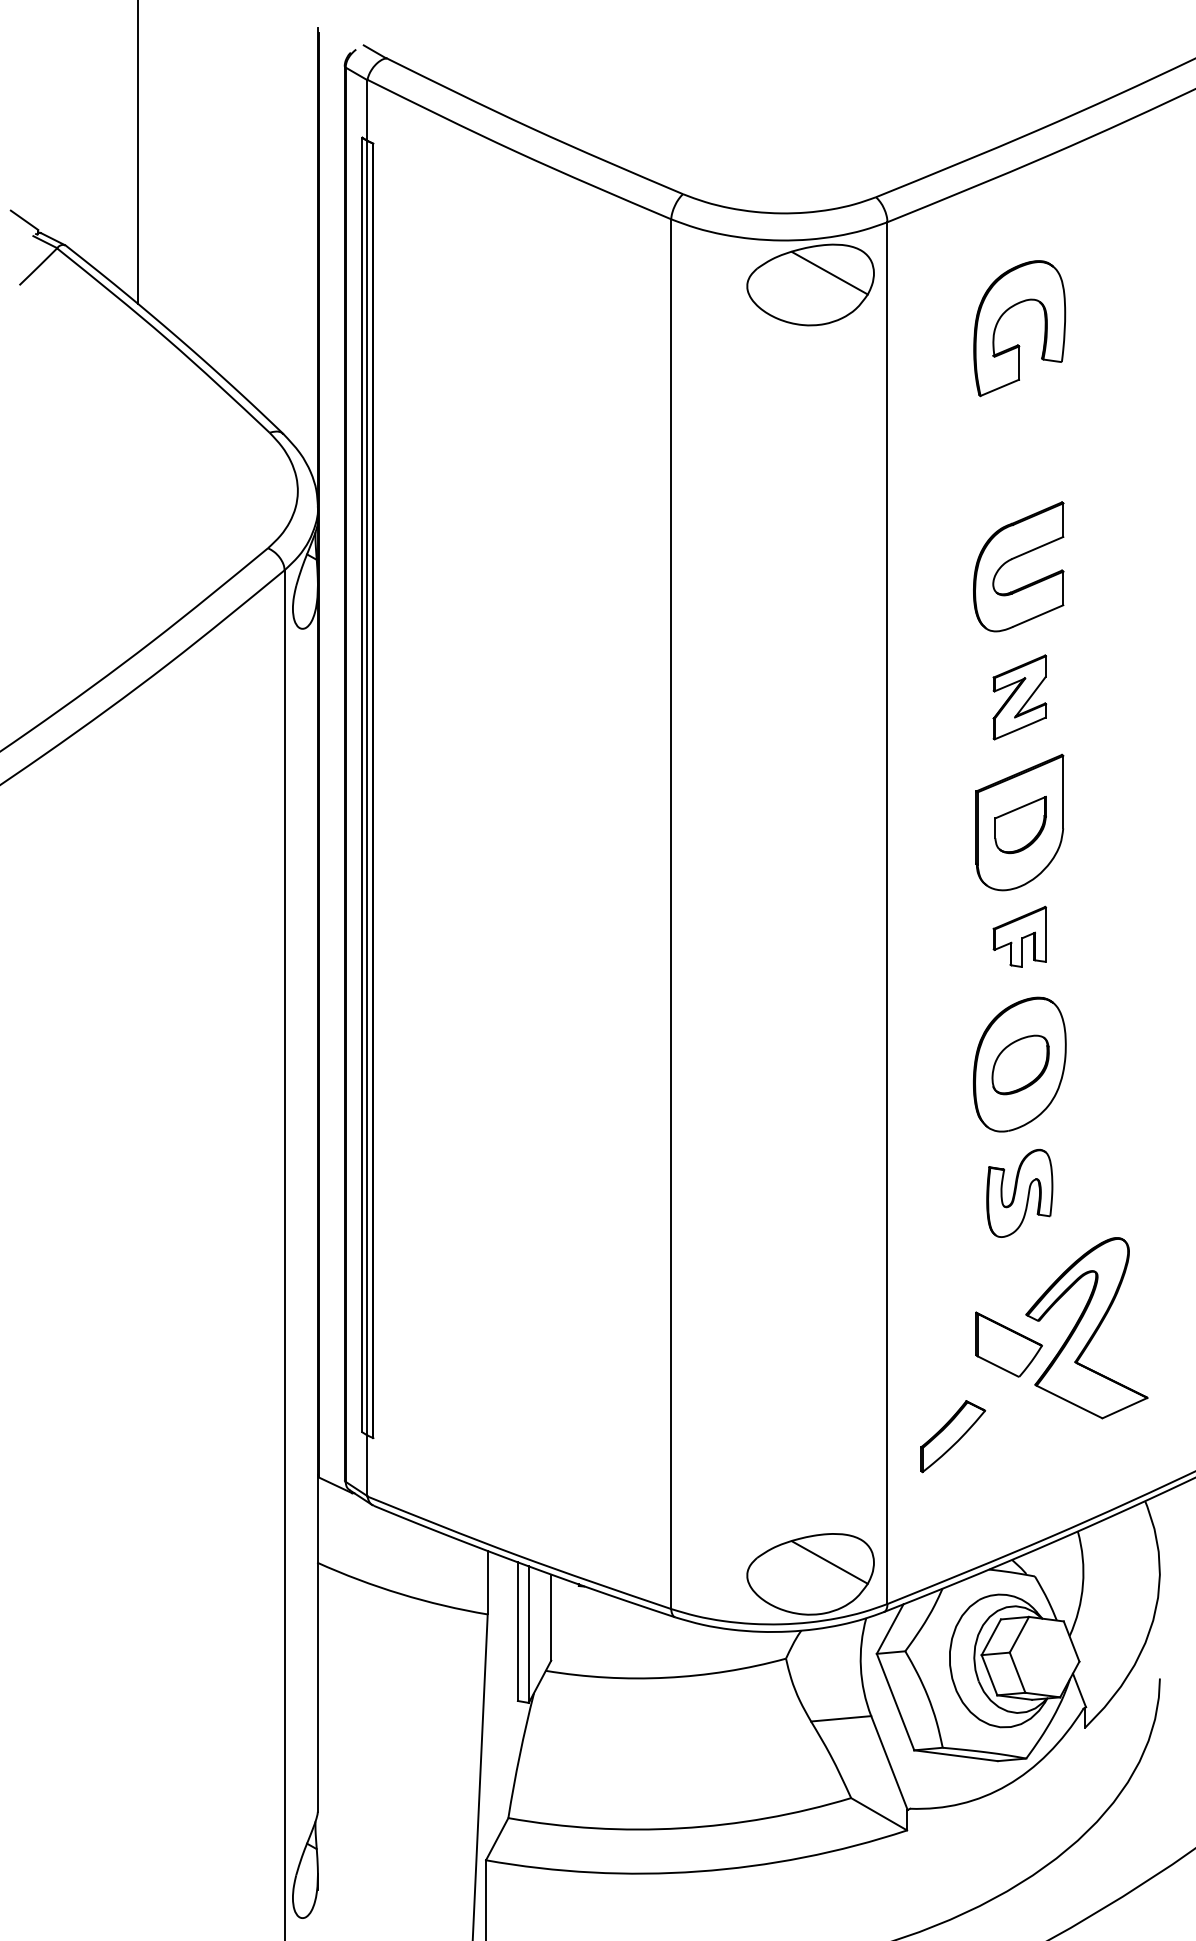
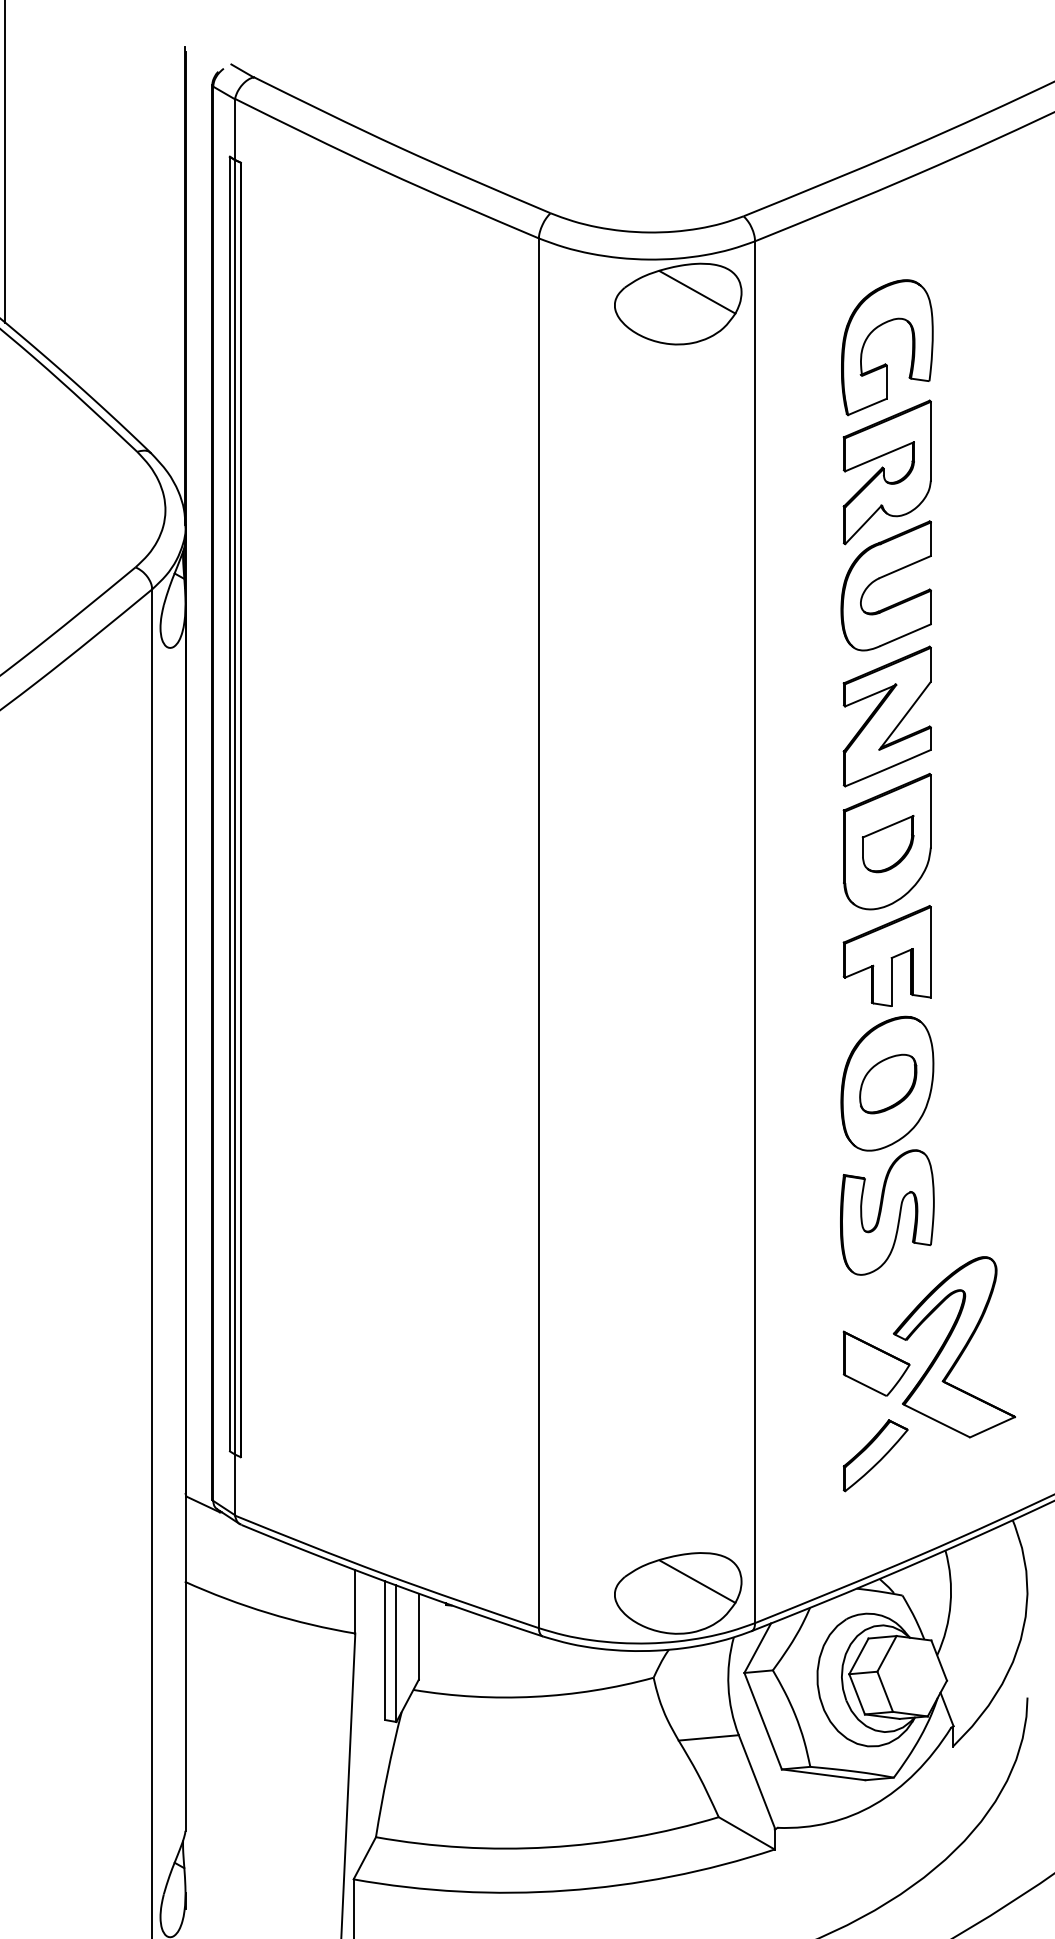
part: (1019, 453) -> (887, 472), added
part: (1019, 697) -> (887, 716), size x1.67
part: (1019, 936) -> (887, 955), size x1.67
part: (1019, 1193) -> (887, 1212), size x1.43
part: (953, 1436) -> (876, 1455), moved

